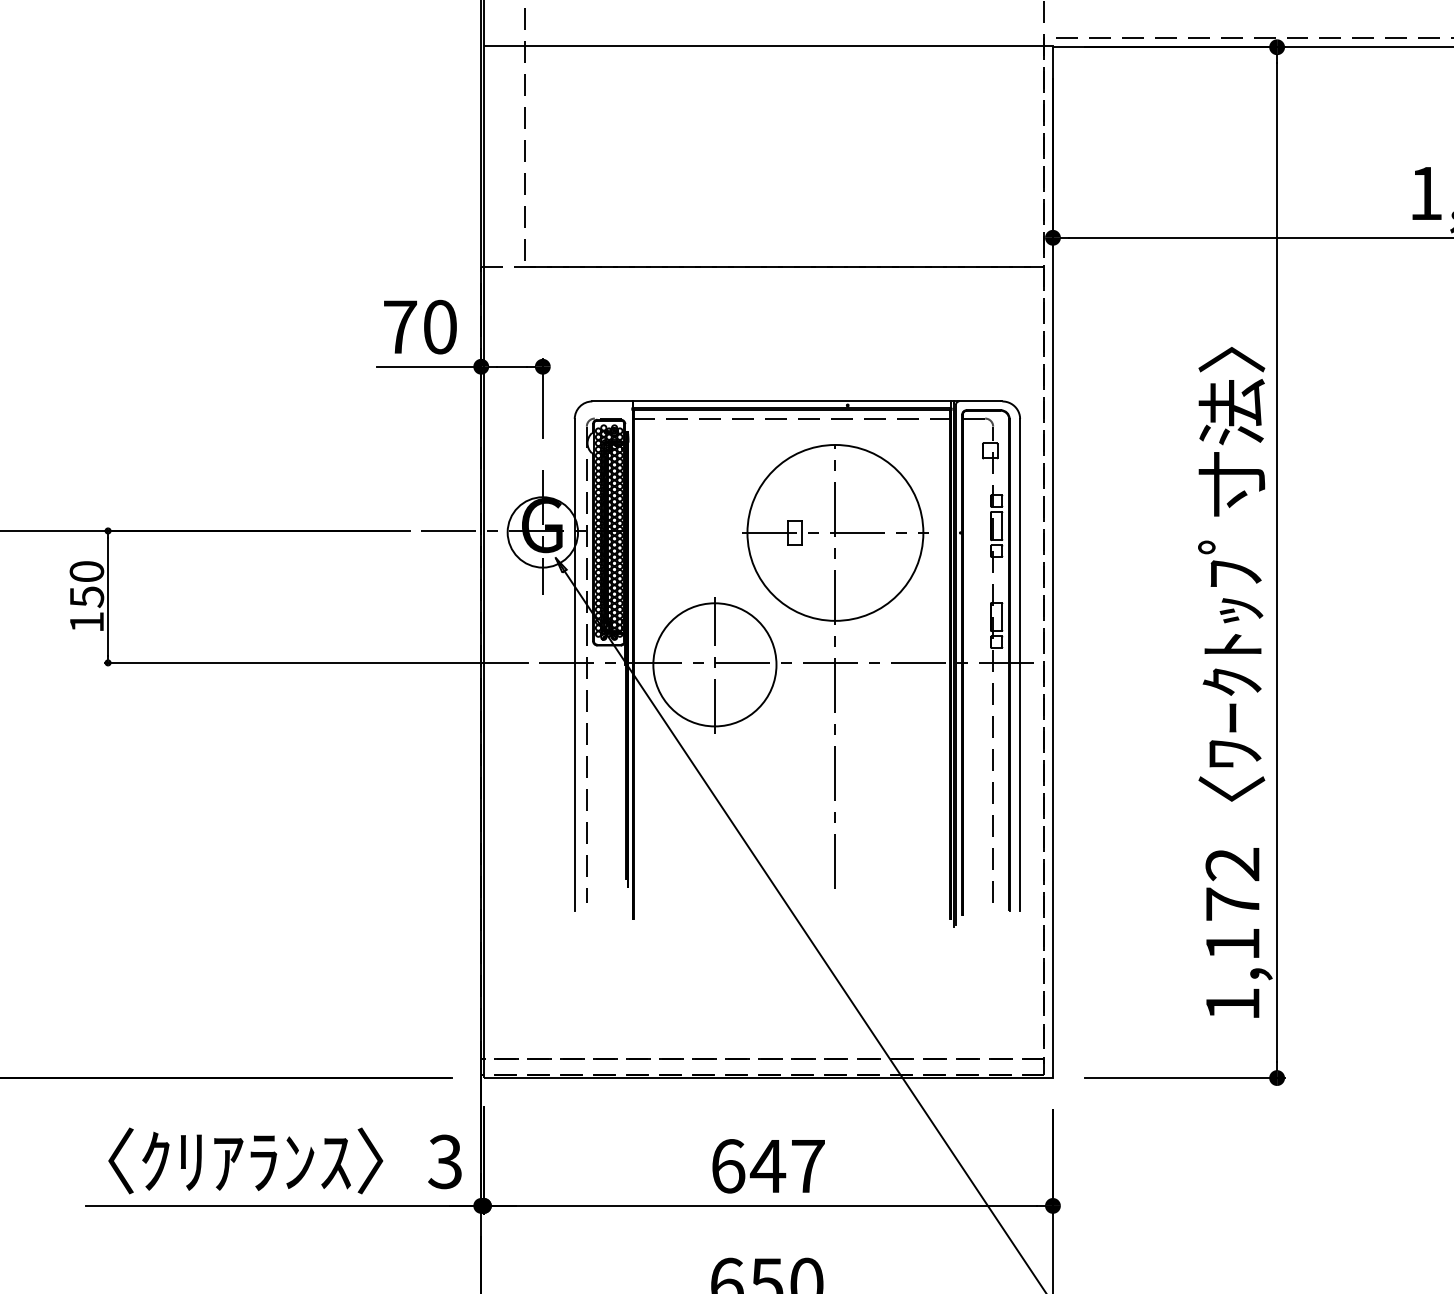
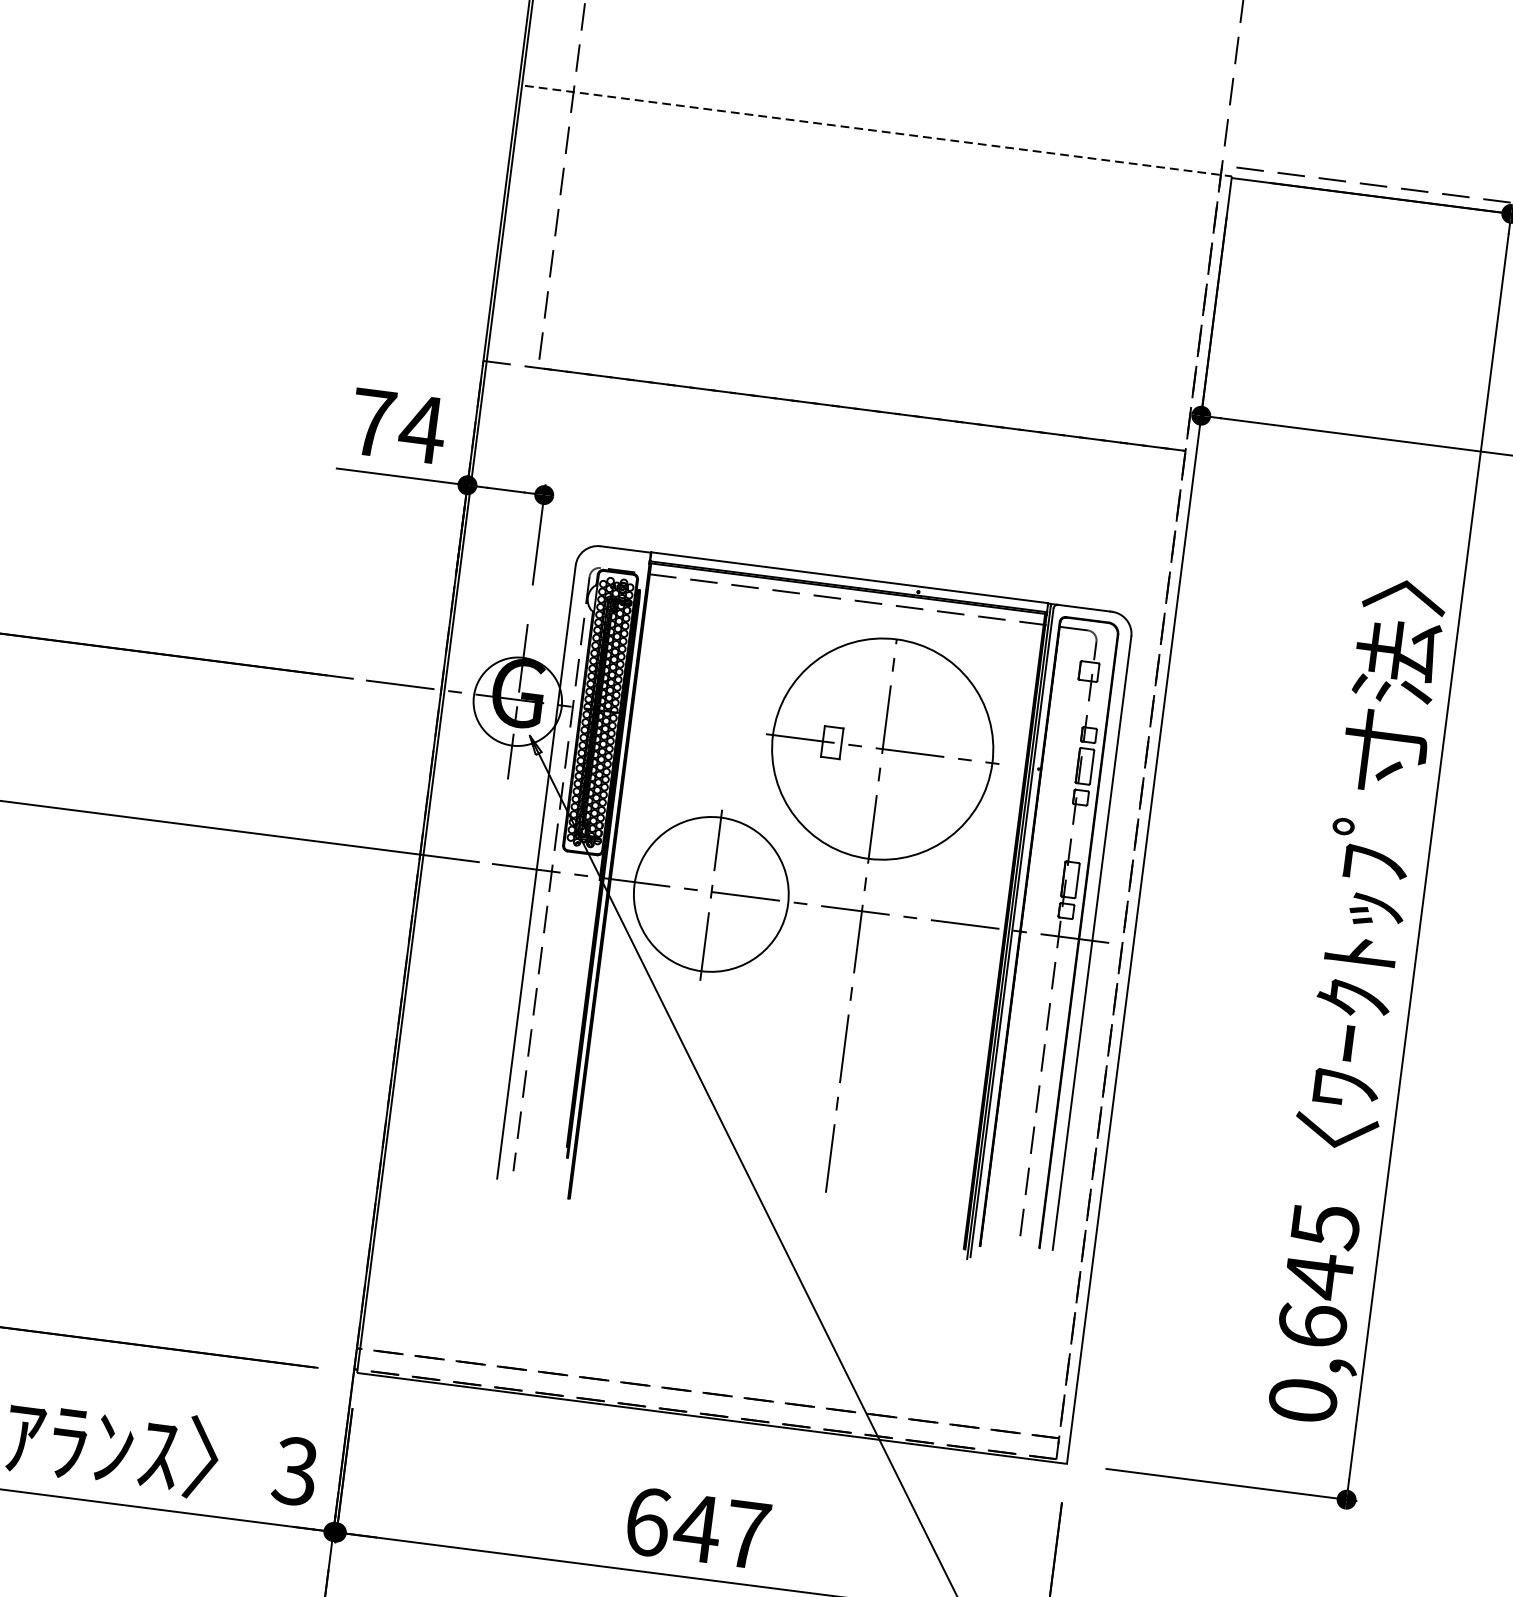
line: (769, 45) -> (878, 130), solid -> dashed
text: (440, 326) -> (423, 428), 70 -> 74
text: (1232, 934) -> (1313, 1313), 1,172 -> 0,645

